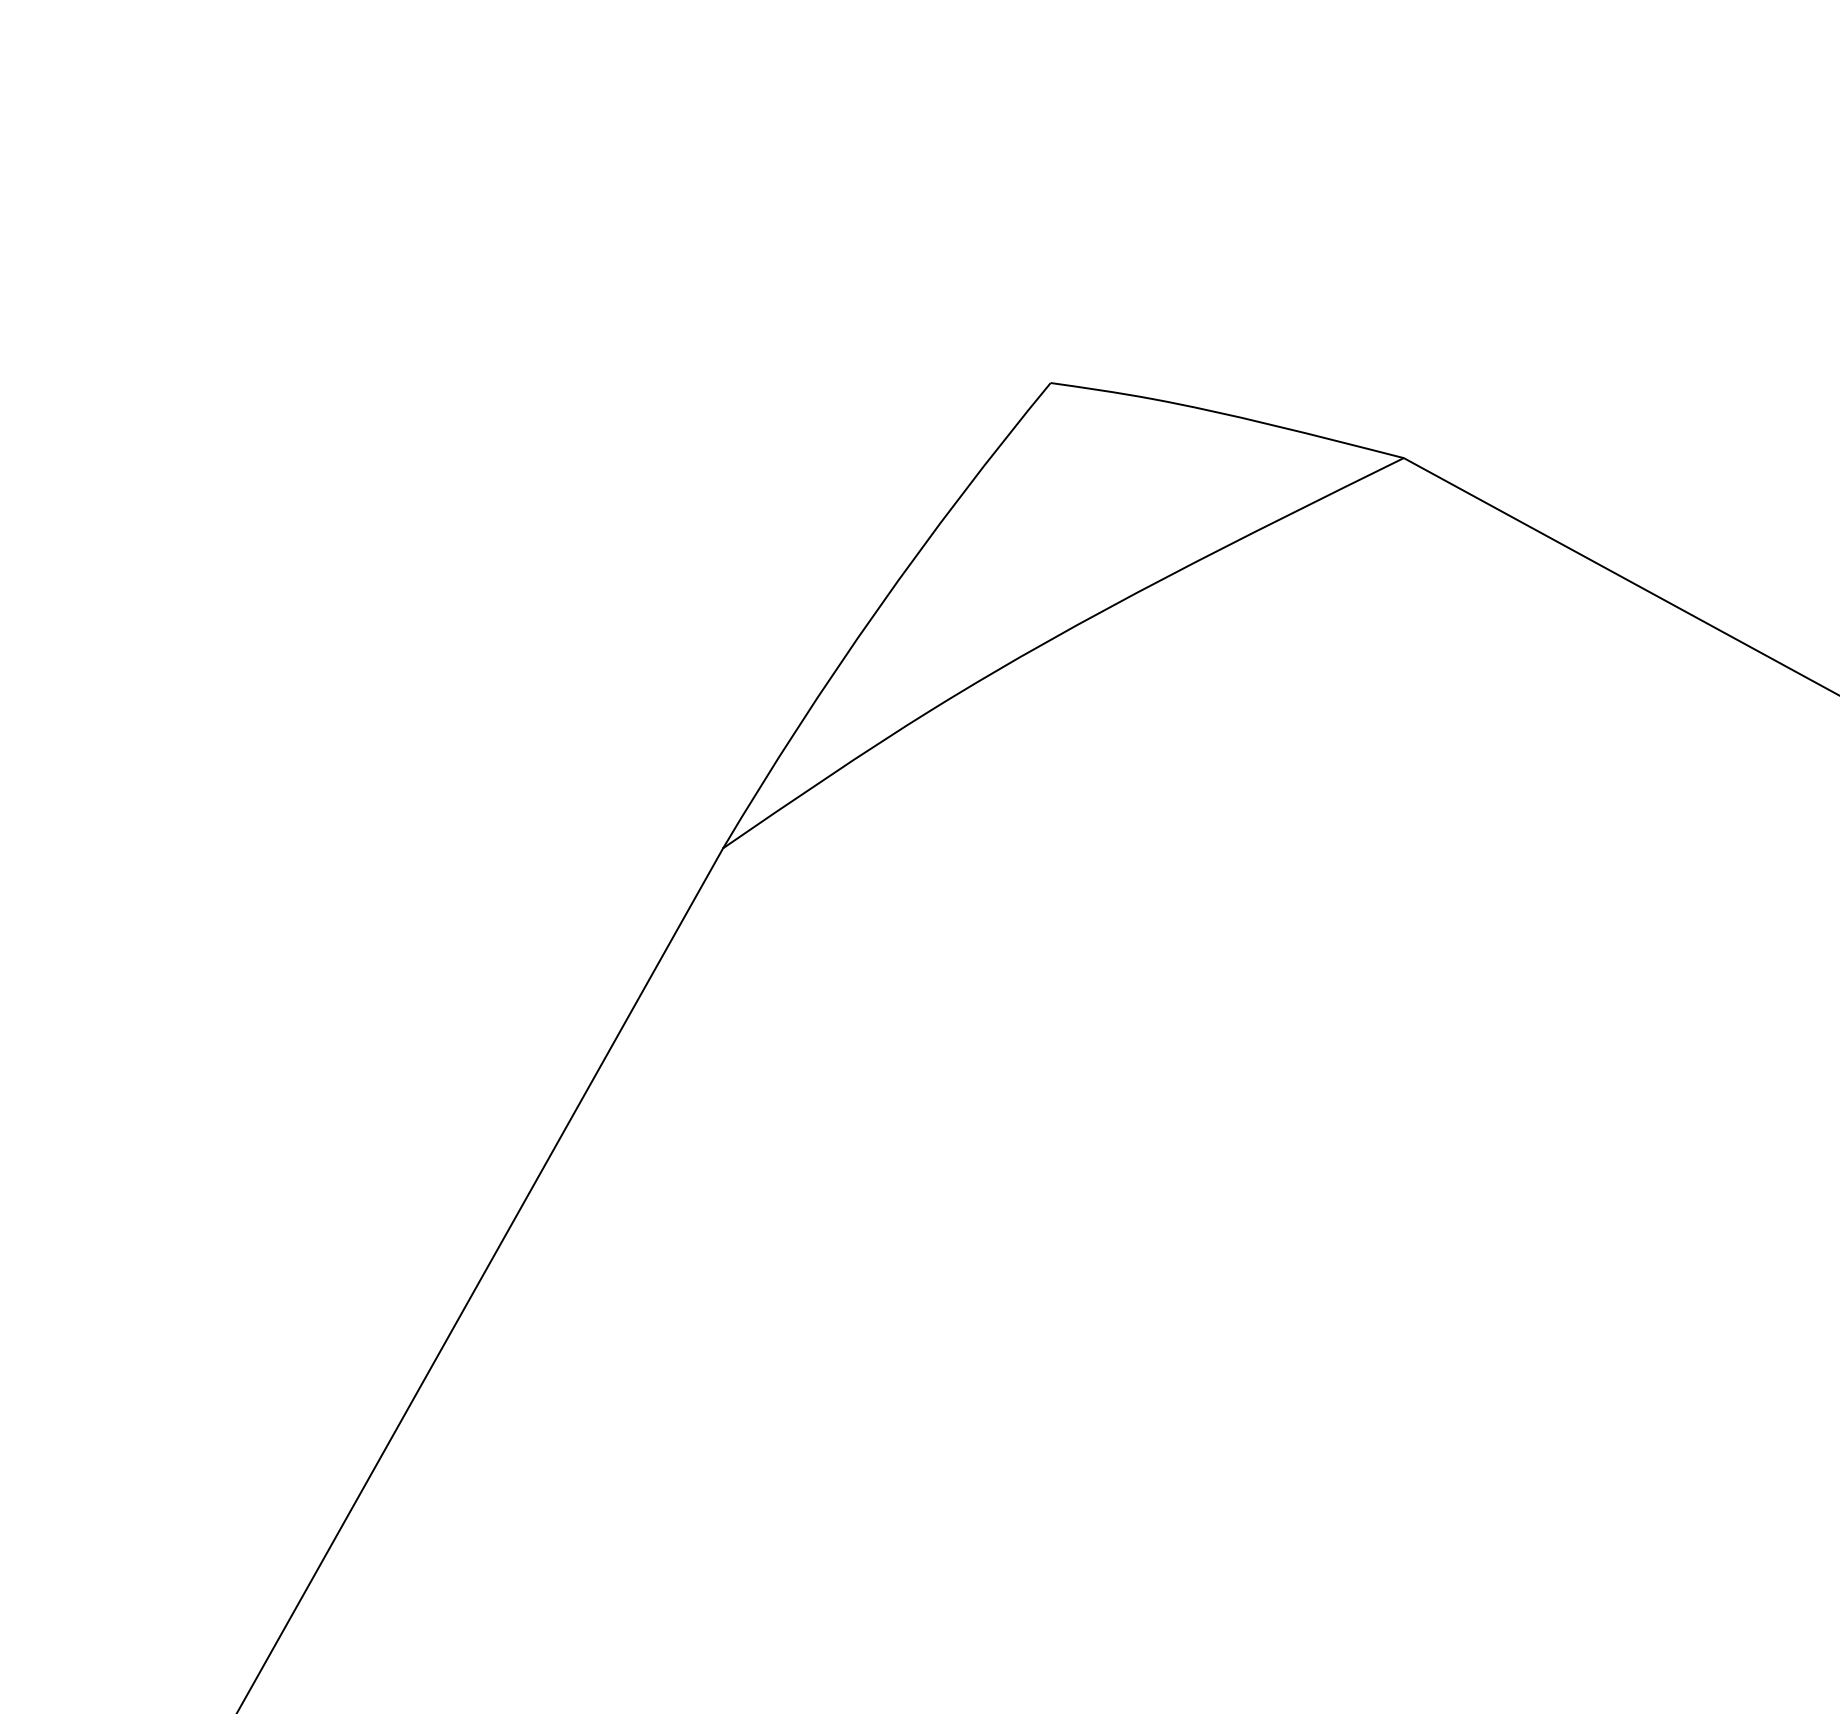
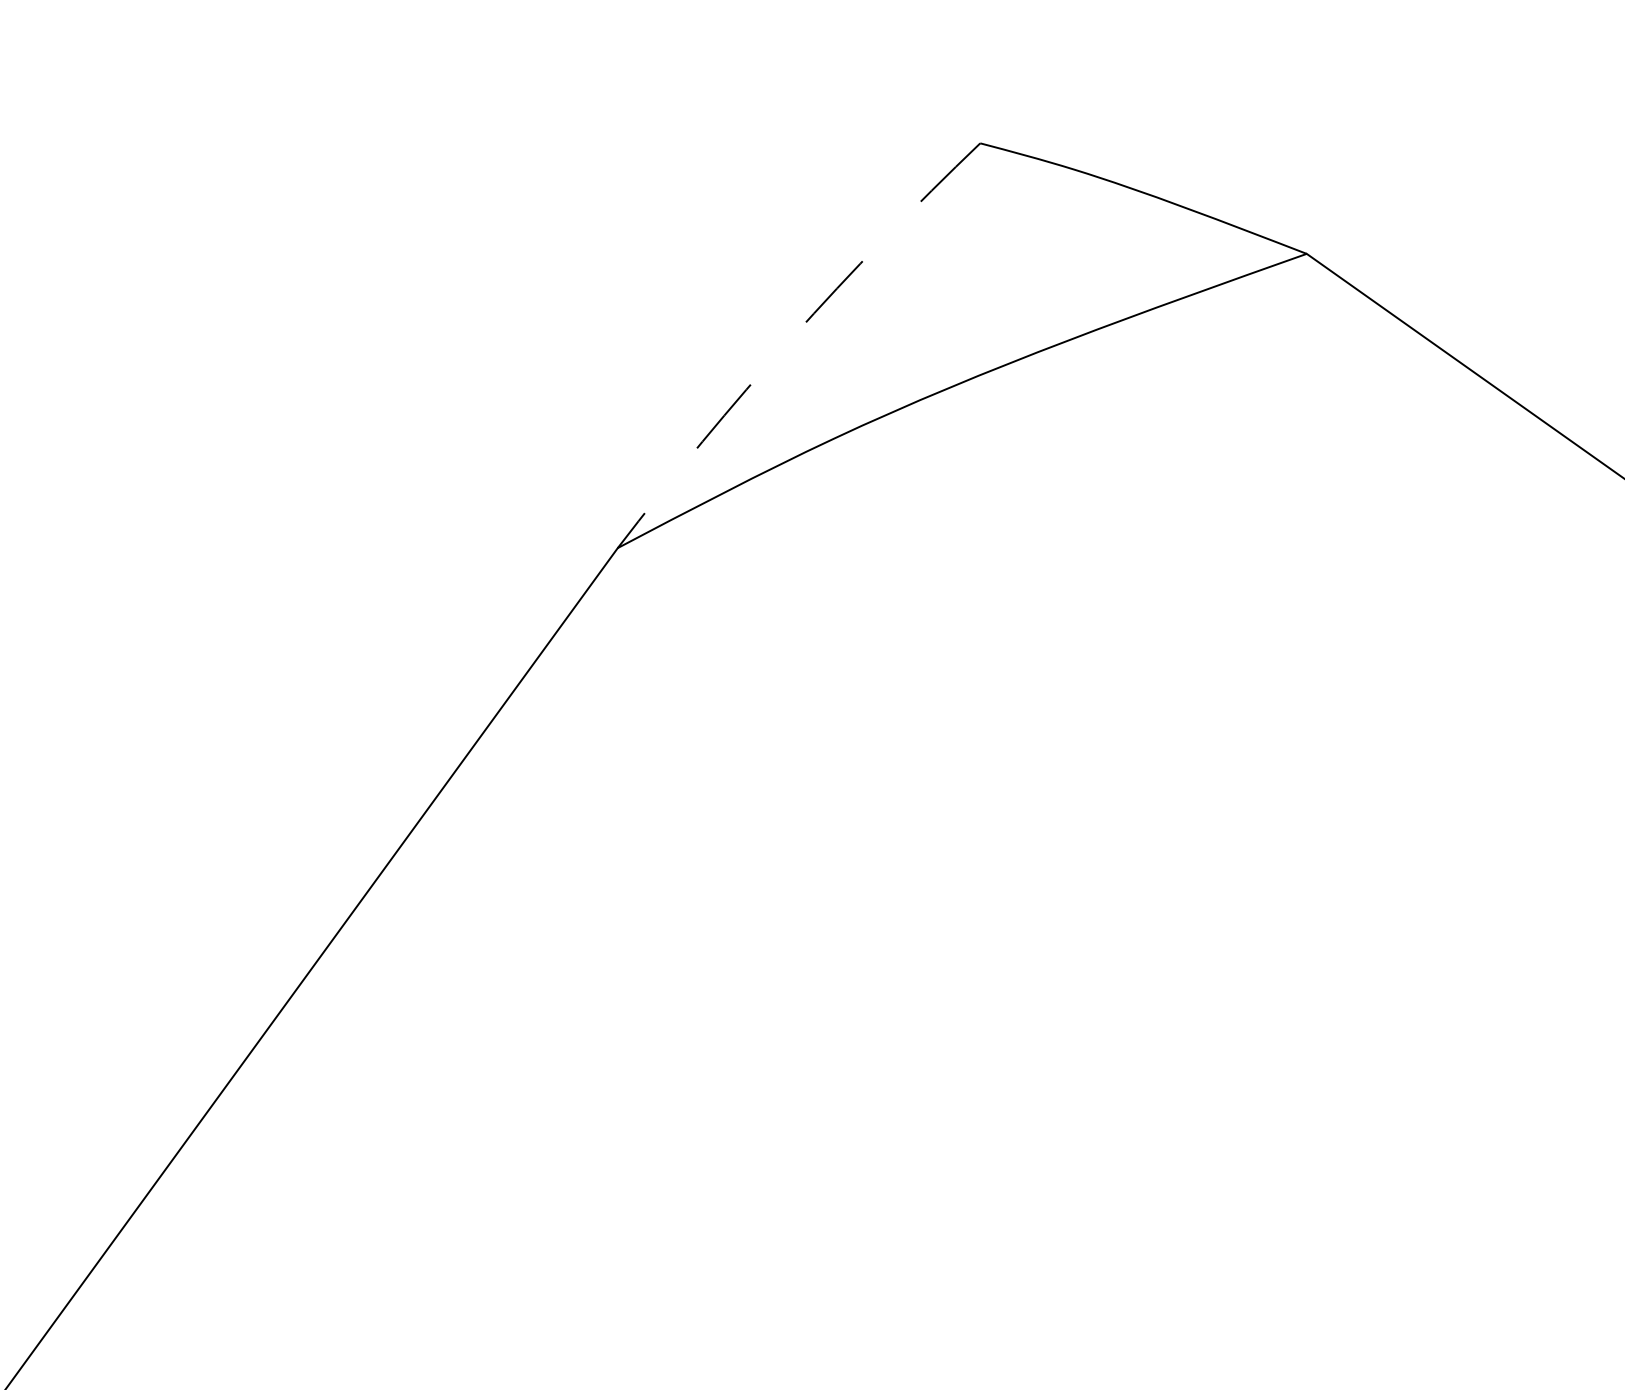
arc: (877, 609) -> (790, 338), solid -> dashed

